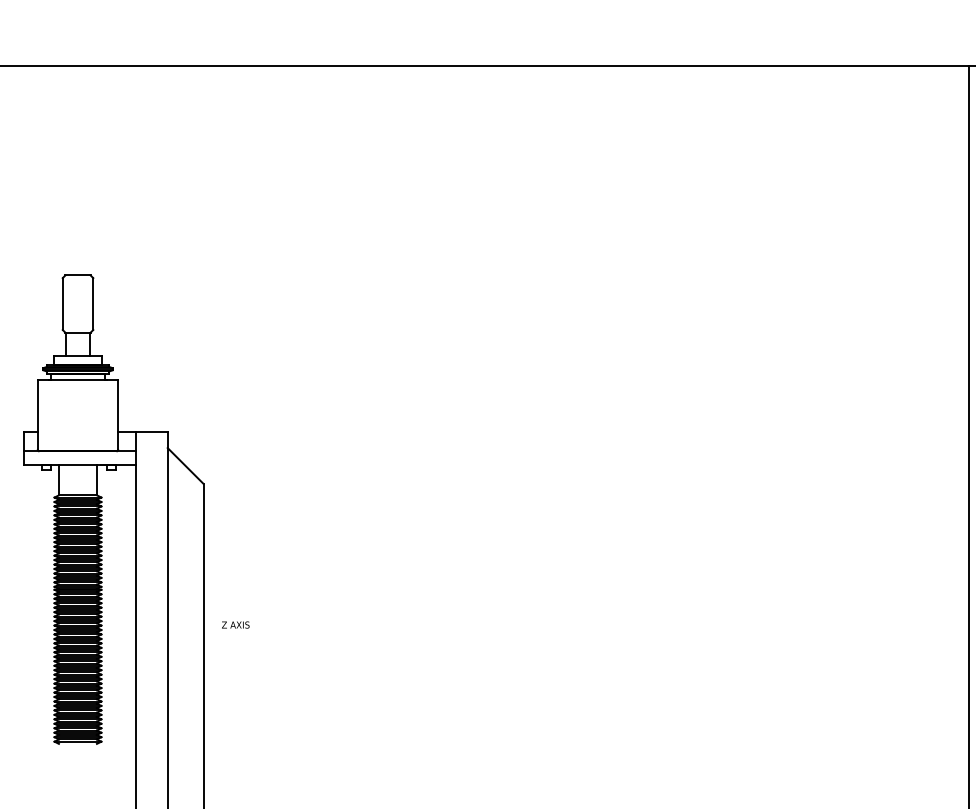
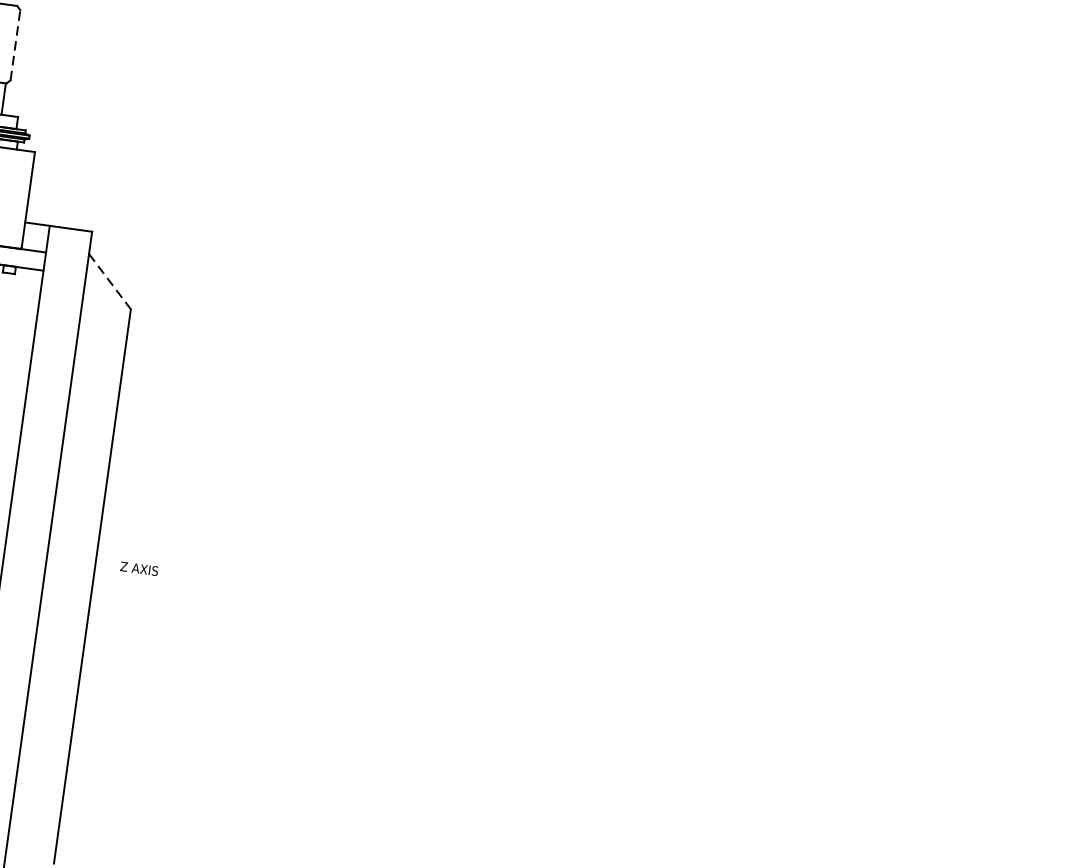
line: (93, 304) -> (15, 45), solid -> dashed
line: (185, 466) -> (109, 282), solid -> dashed
text: (235, 624) -> (139, 568), moved

